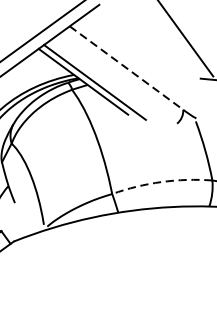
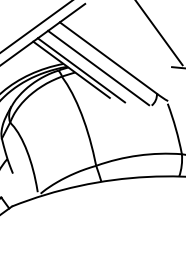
line: (126, 68) -> (108, 58), dashed -> solid
line: (114, 79) -> (98, 67), added
arc: (161, 181) -> (138, 155), dashed -> solid

